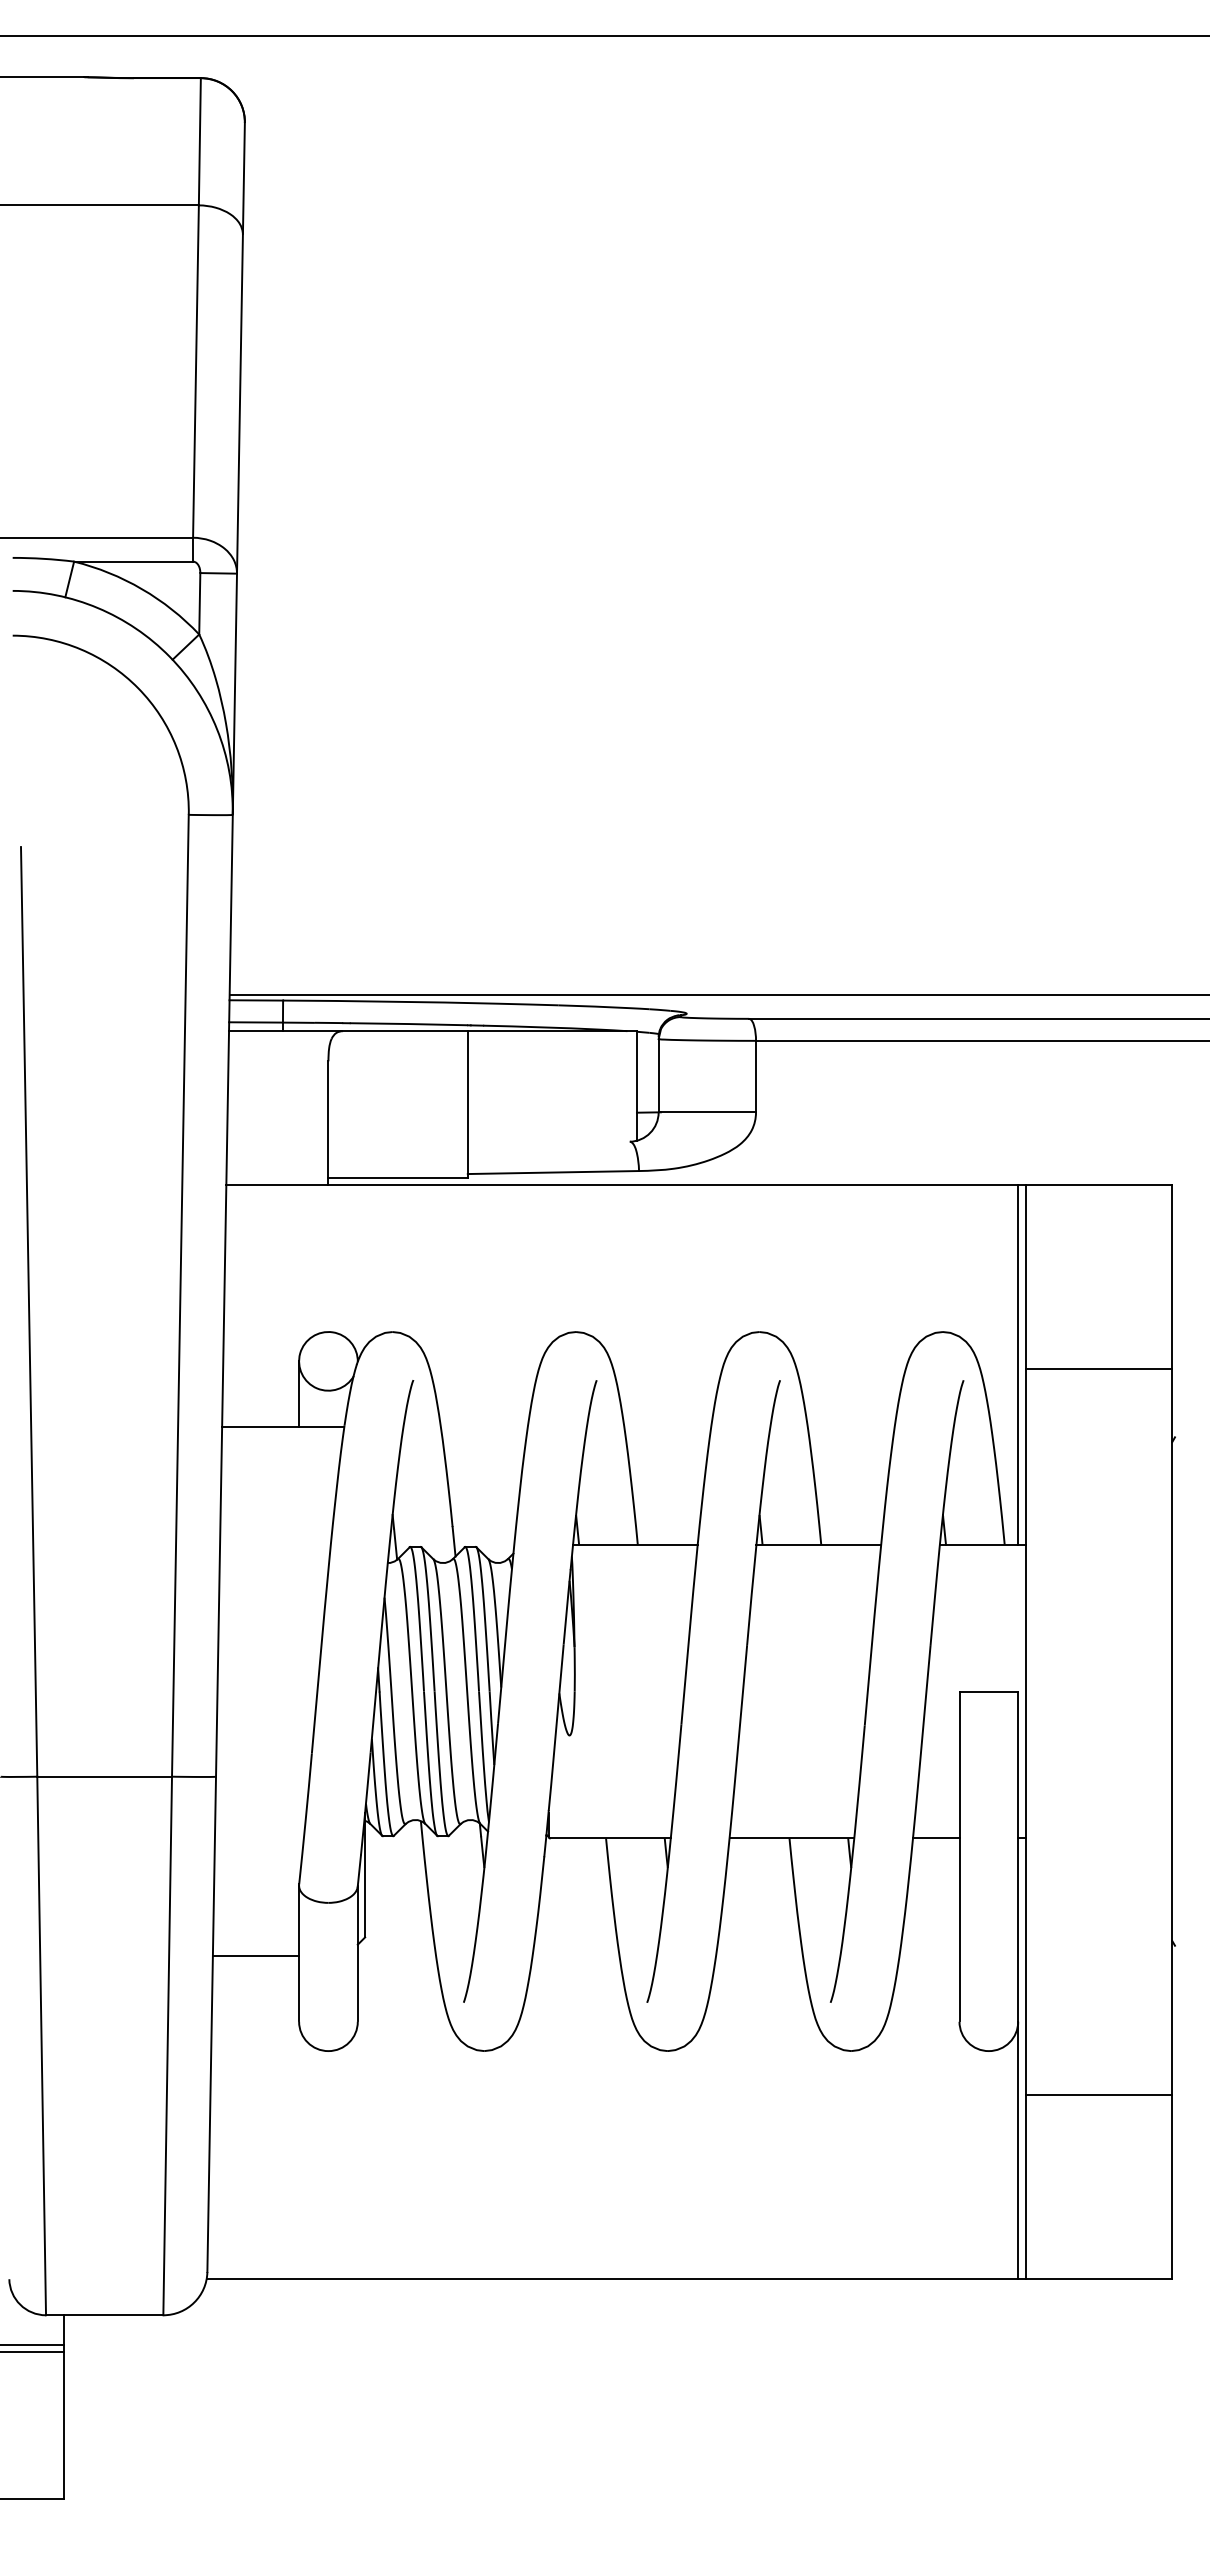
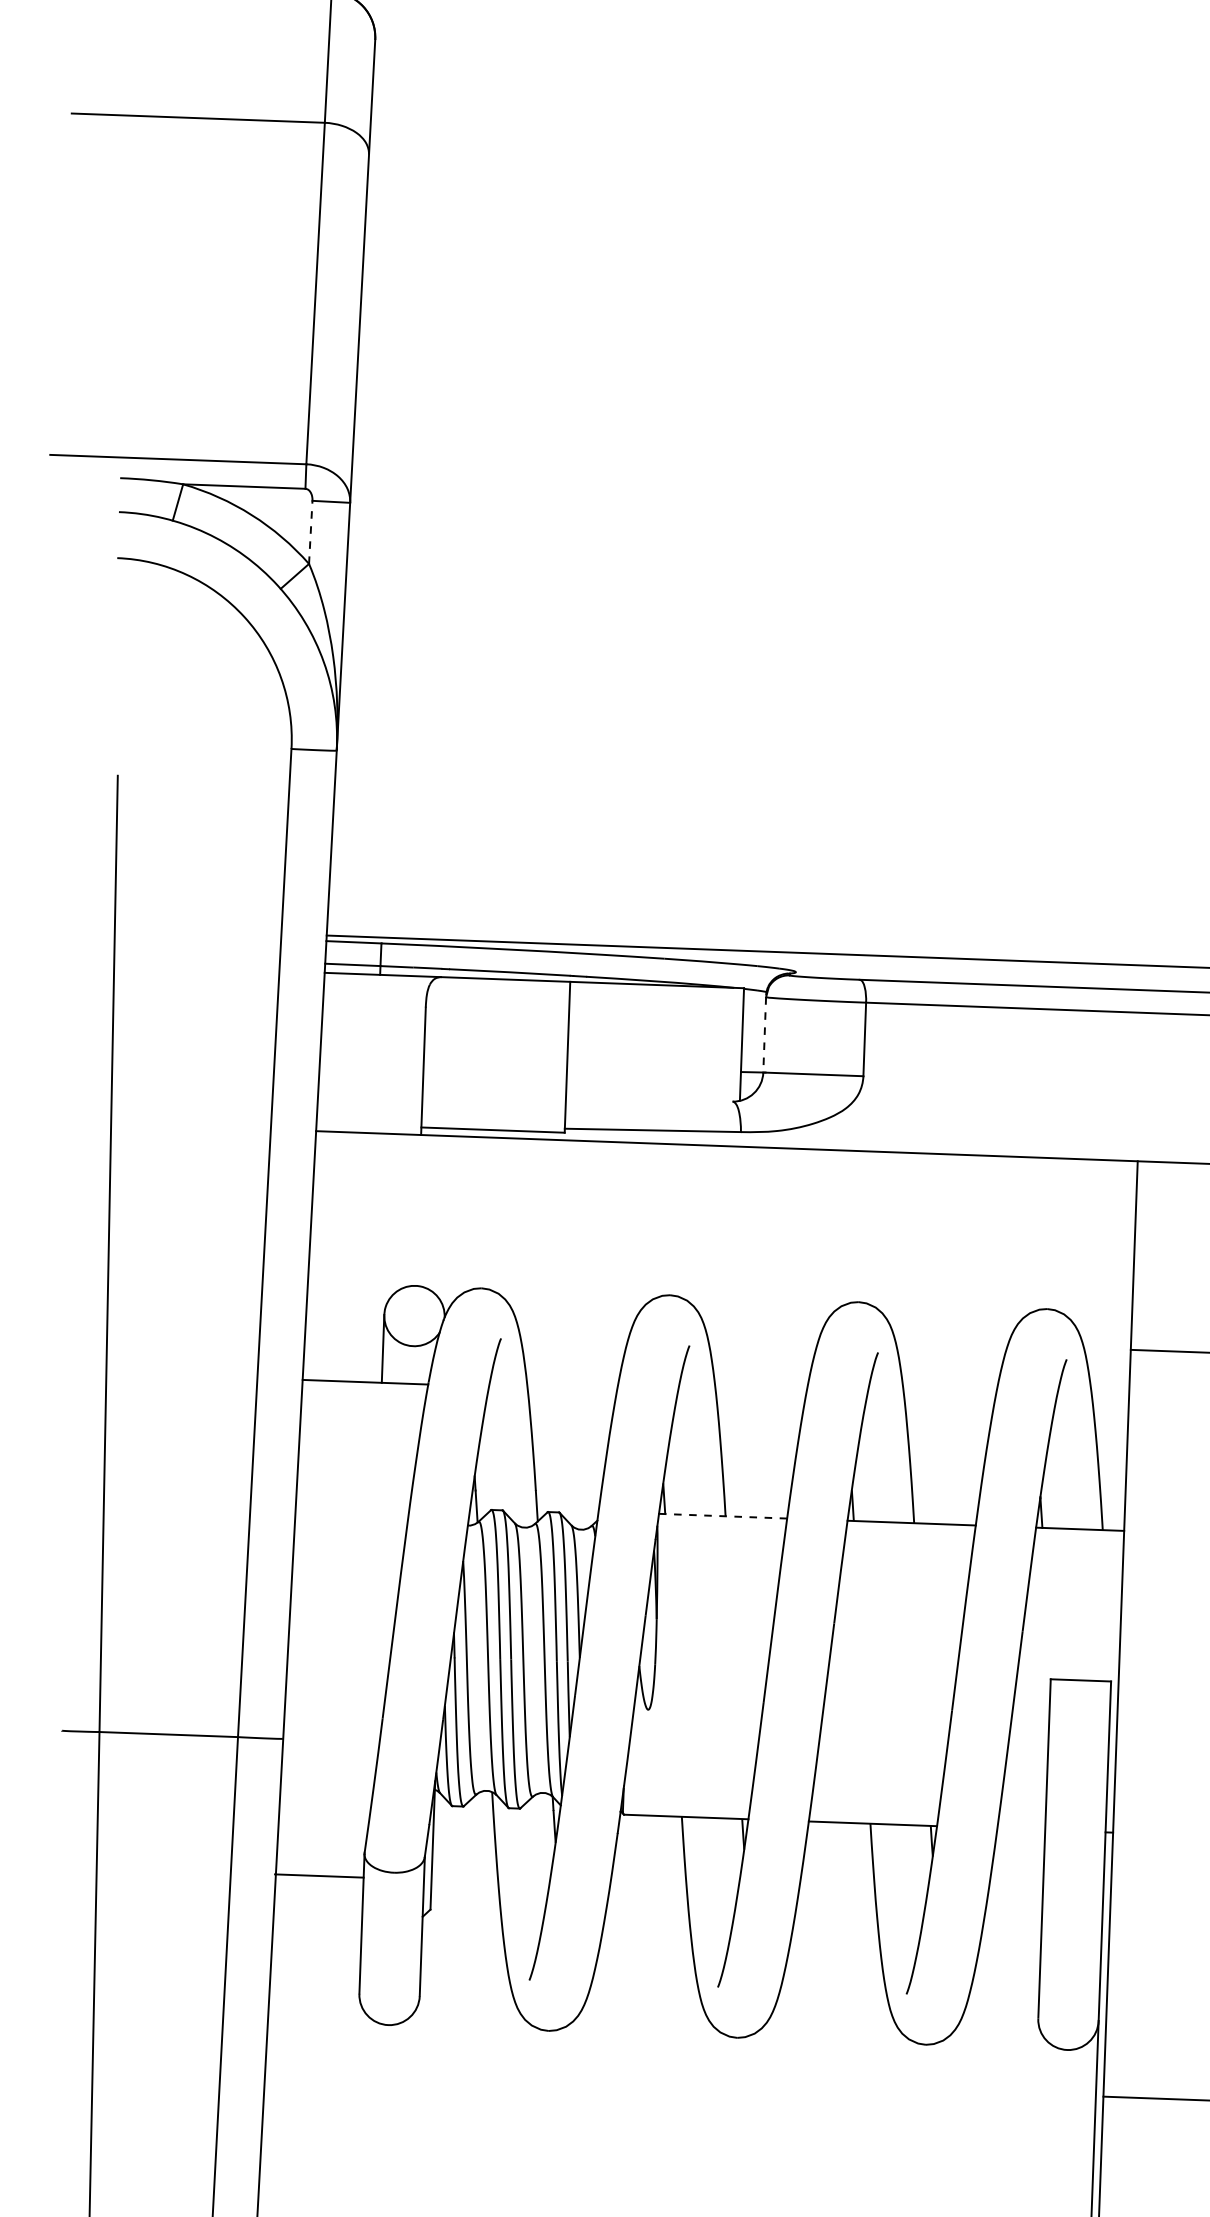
line: (199, 603) -> (310, 532), solid -> dashed
line: (658, 1075) -> (764, 1034), solid -> dashed
line: (1018, 1364) -> (1123, 1345), removed
line: (634, 1544) -> (722, 1515), solid -> dashed
line: (935, 1838) -> (1020, 1829), removed
line: (255, 1955) -> (318, 1875), moved

